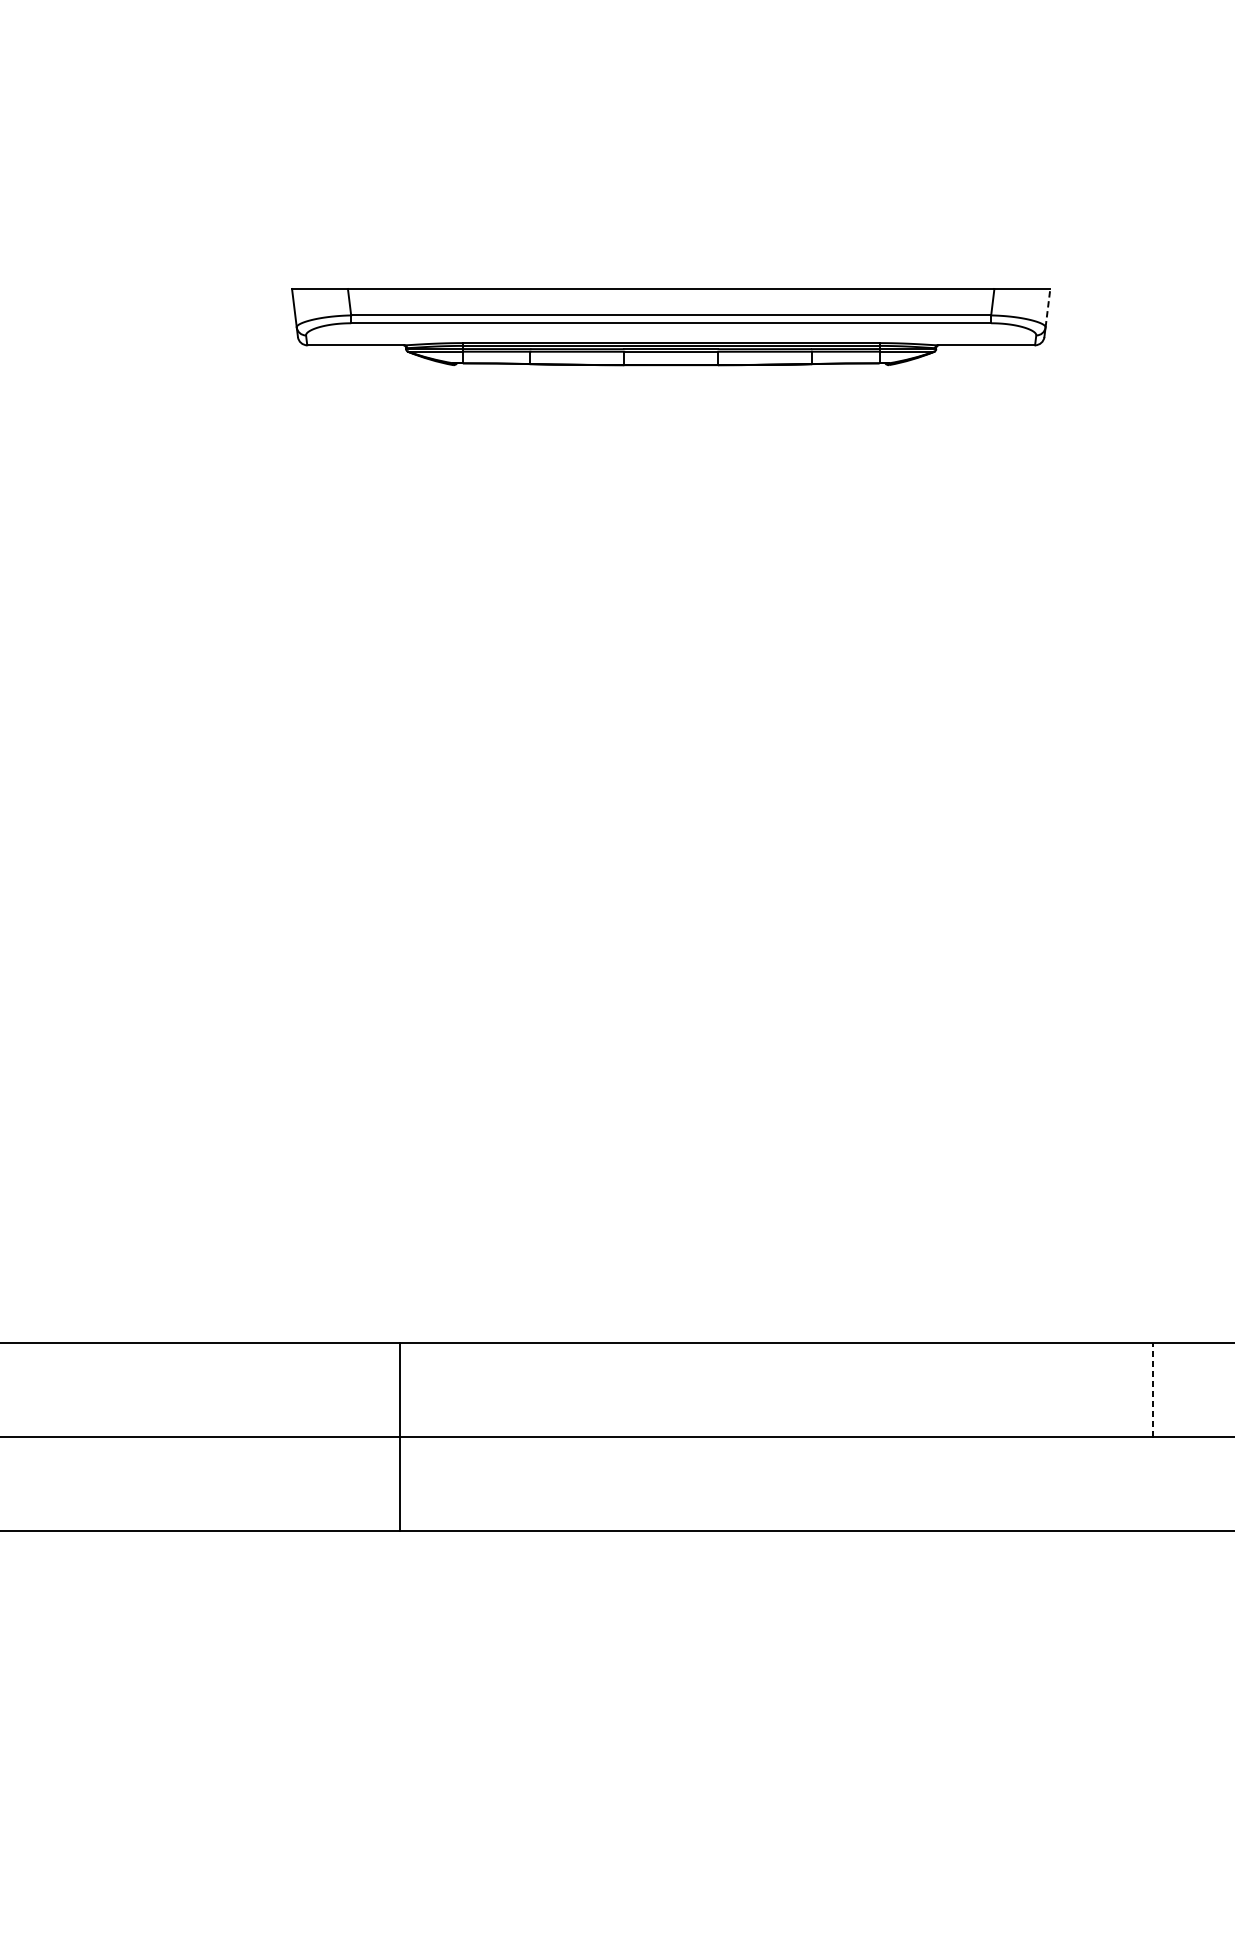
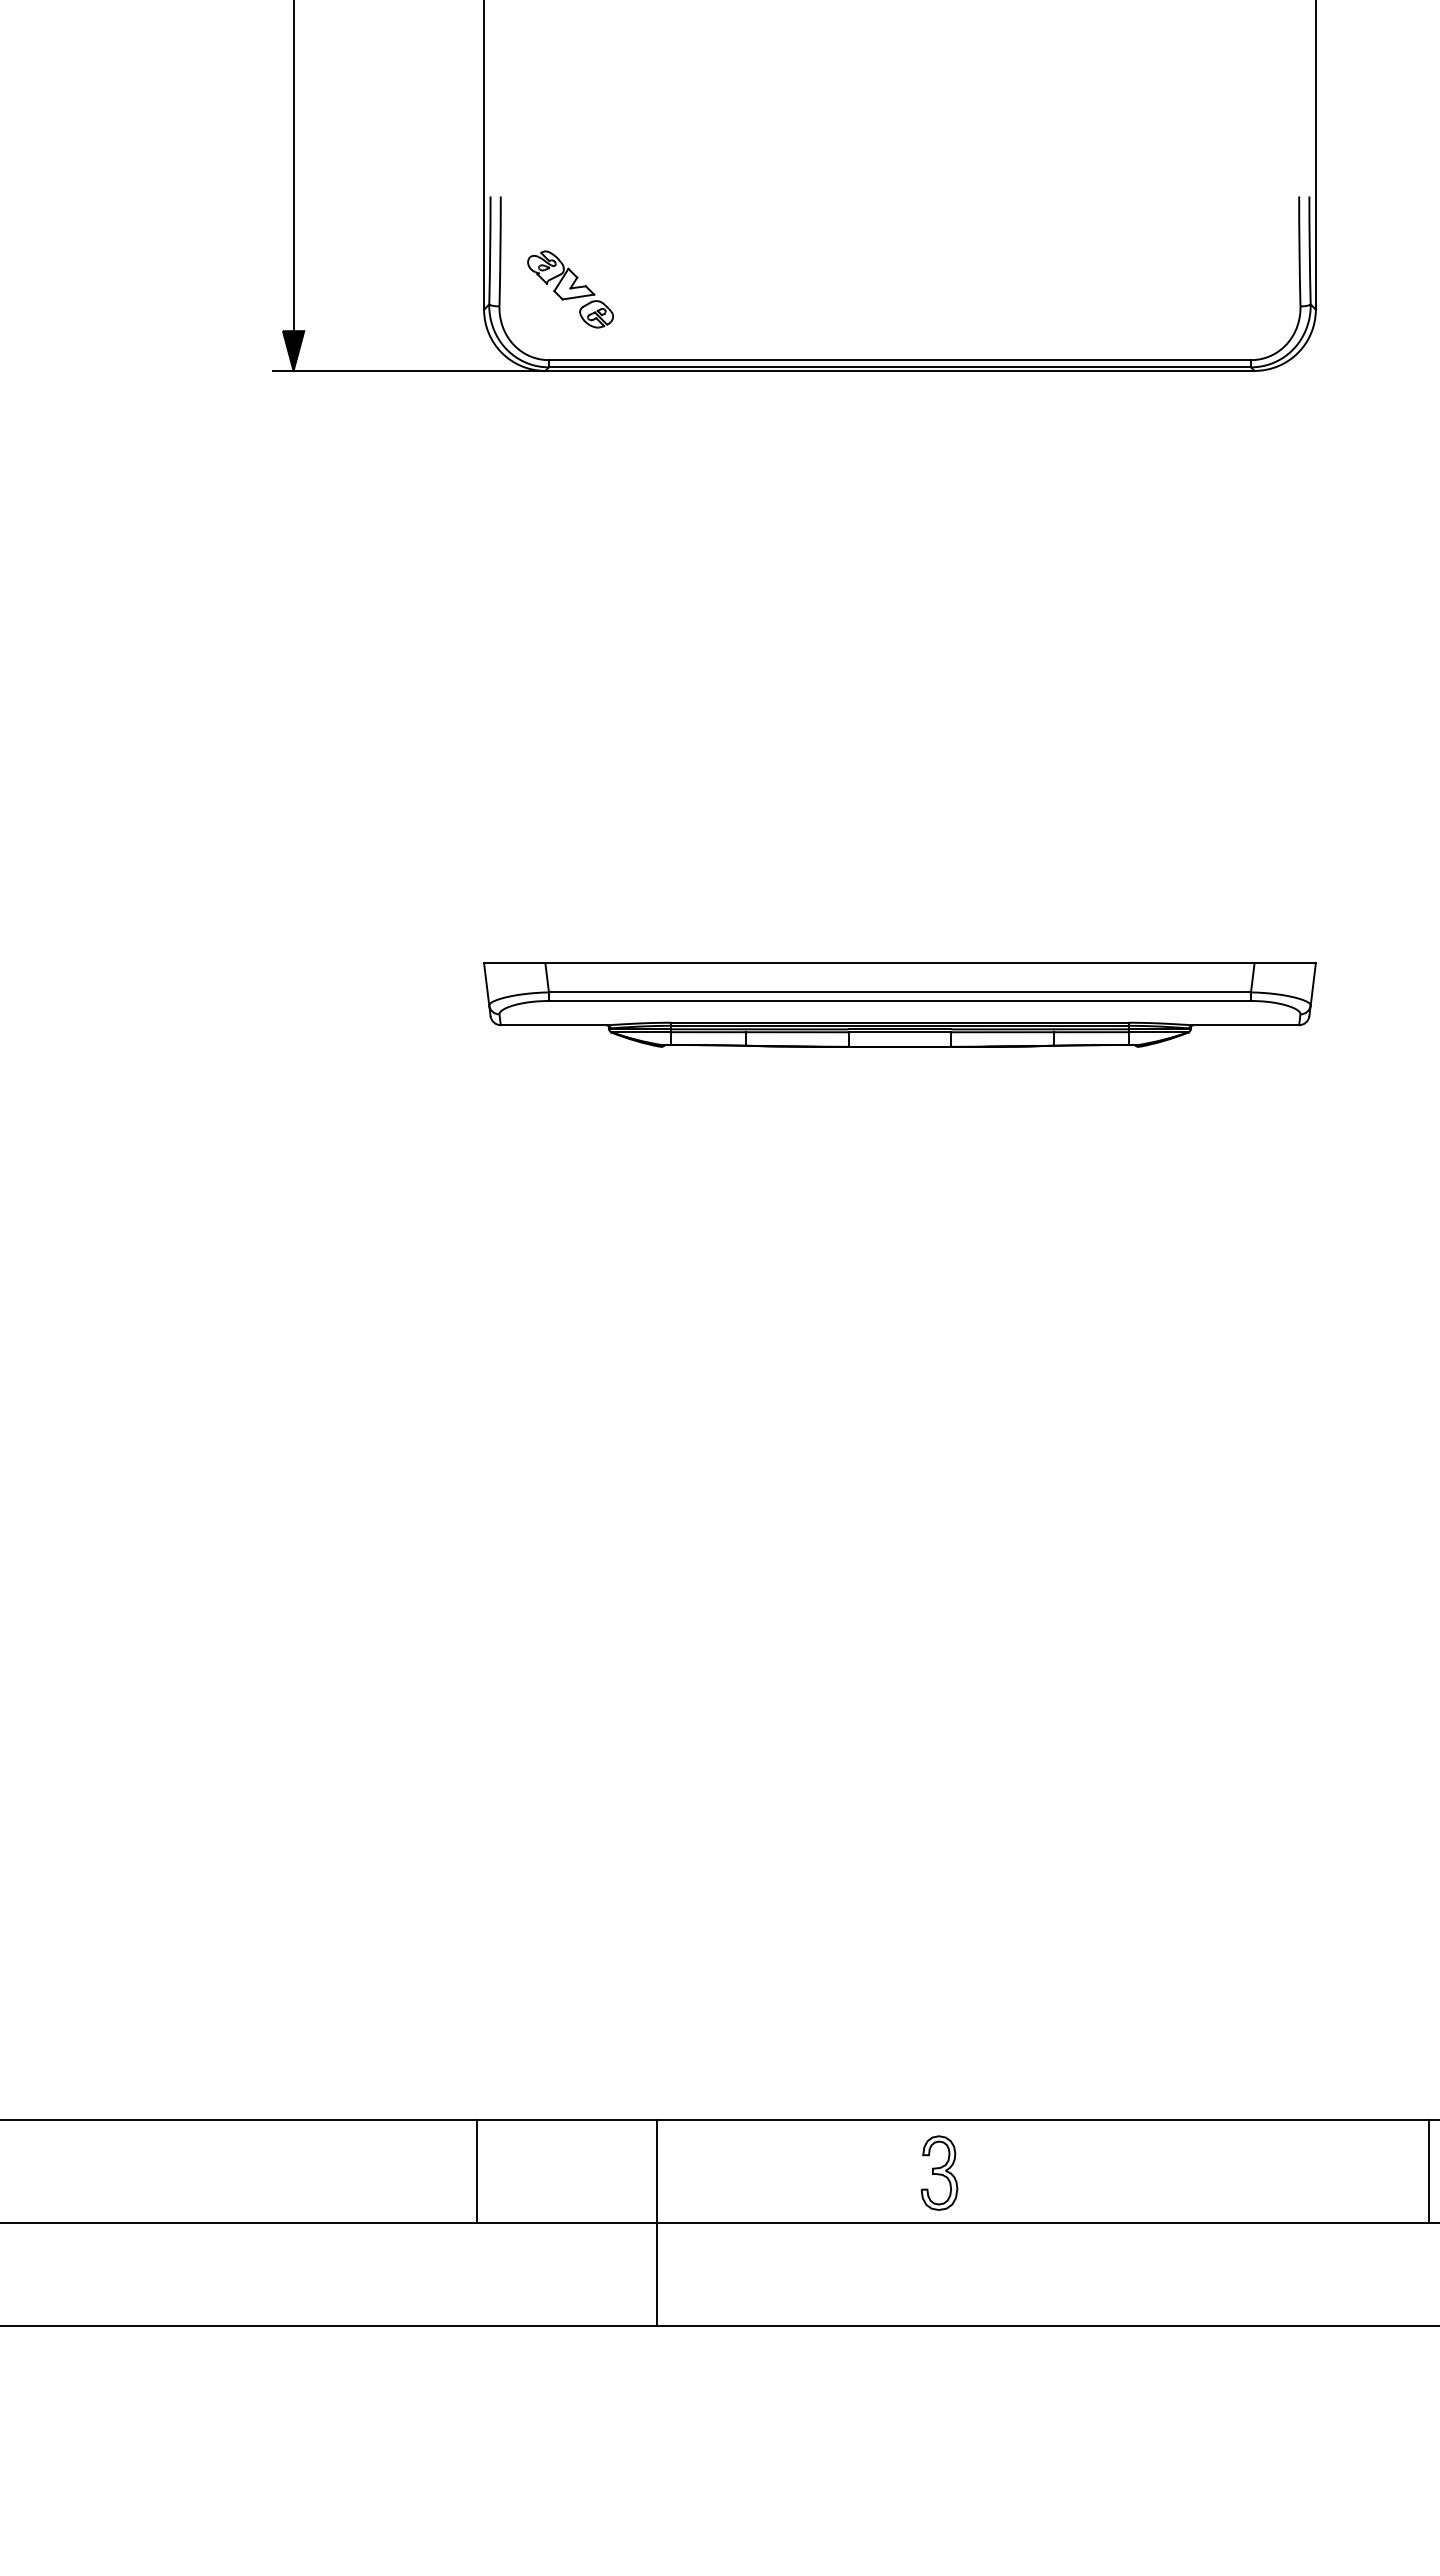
line: (1048, 307) -> (1313, 983), dashed -> solid
line: (285, 1390) -> (476, 2171), added
line: (1152, 1390) -> (1428, 2171), dashed -> solid
part: (707, 1391) -> (939, 2172), added
line: (400, 1436) -> (656, 2222), moved

